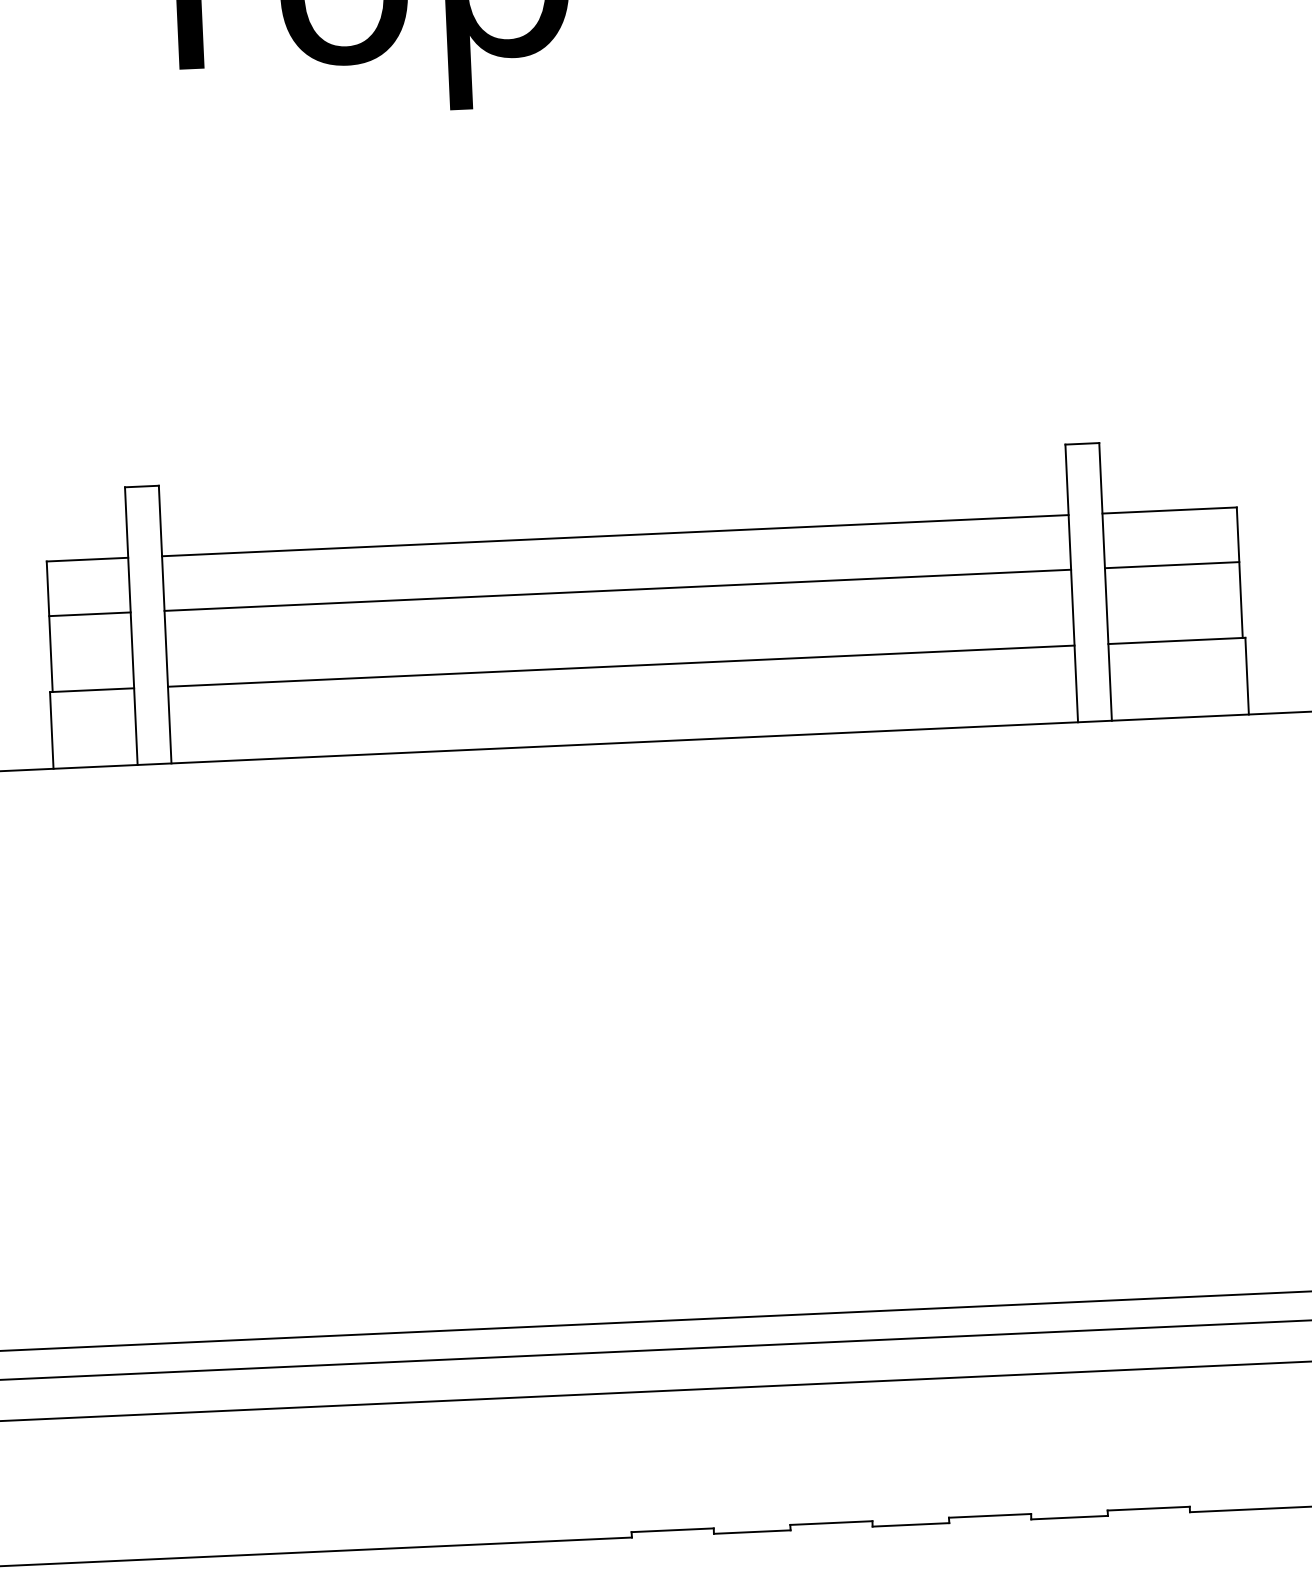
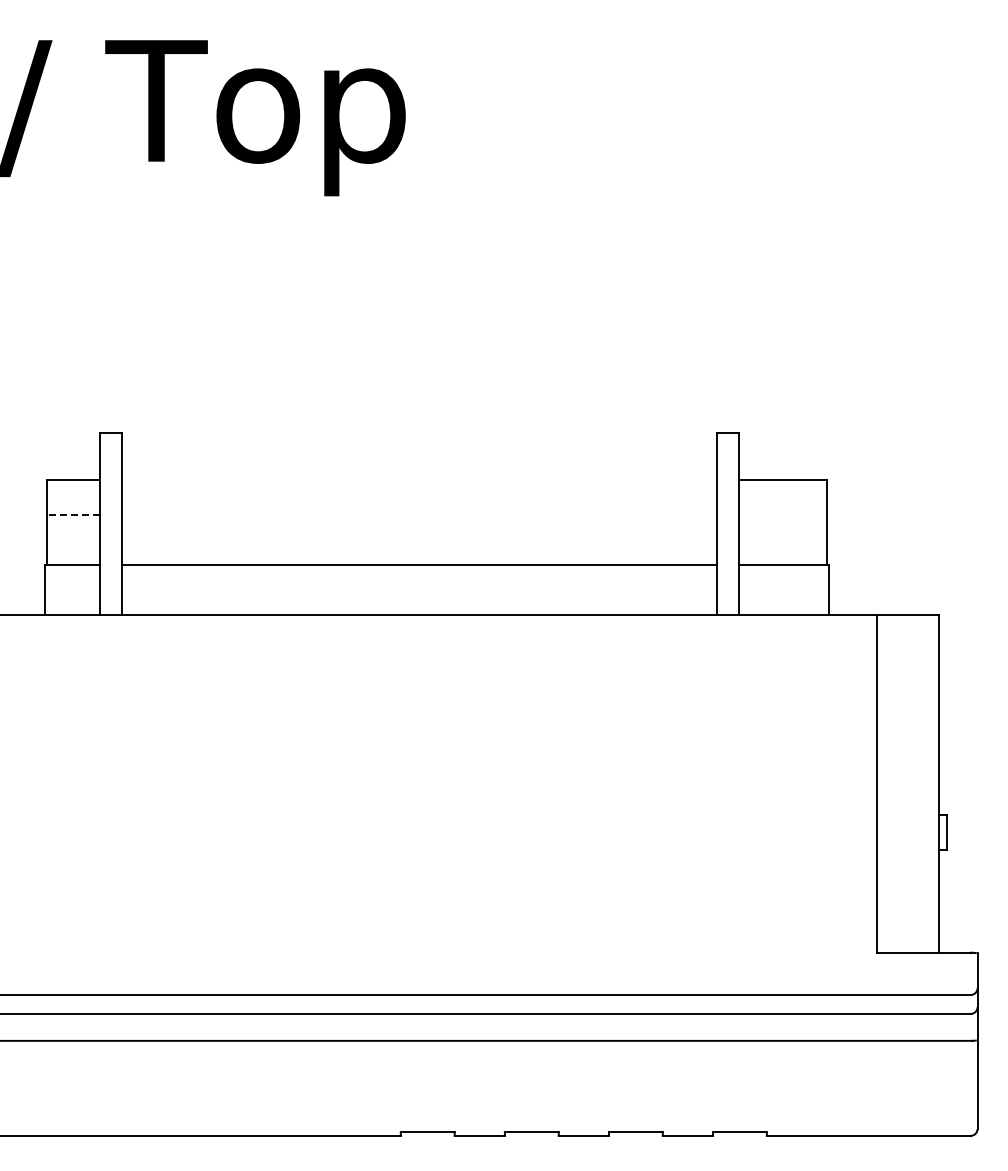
line: (614, 535) -> (419, 479), removed
line: (1172, 565) -> (783, 515), removed
line: (617, 590) -> (419, 515), removed
line: (89, 614) -> (73, 515), solid -> dashed

